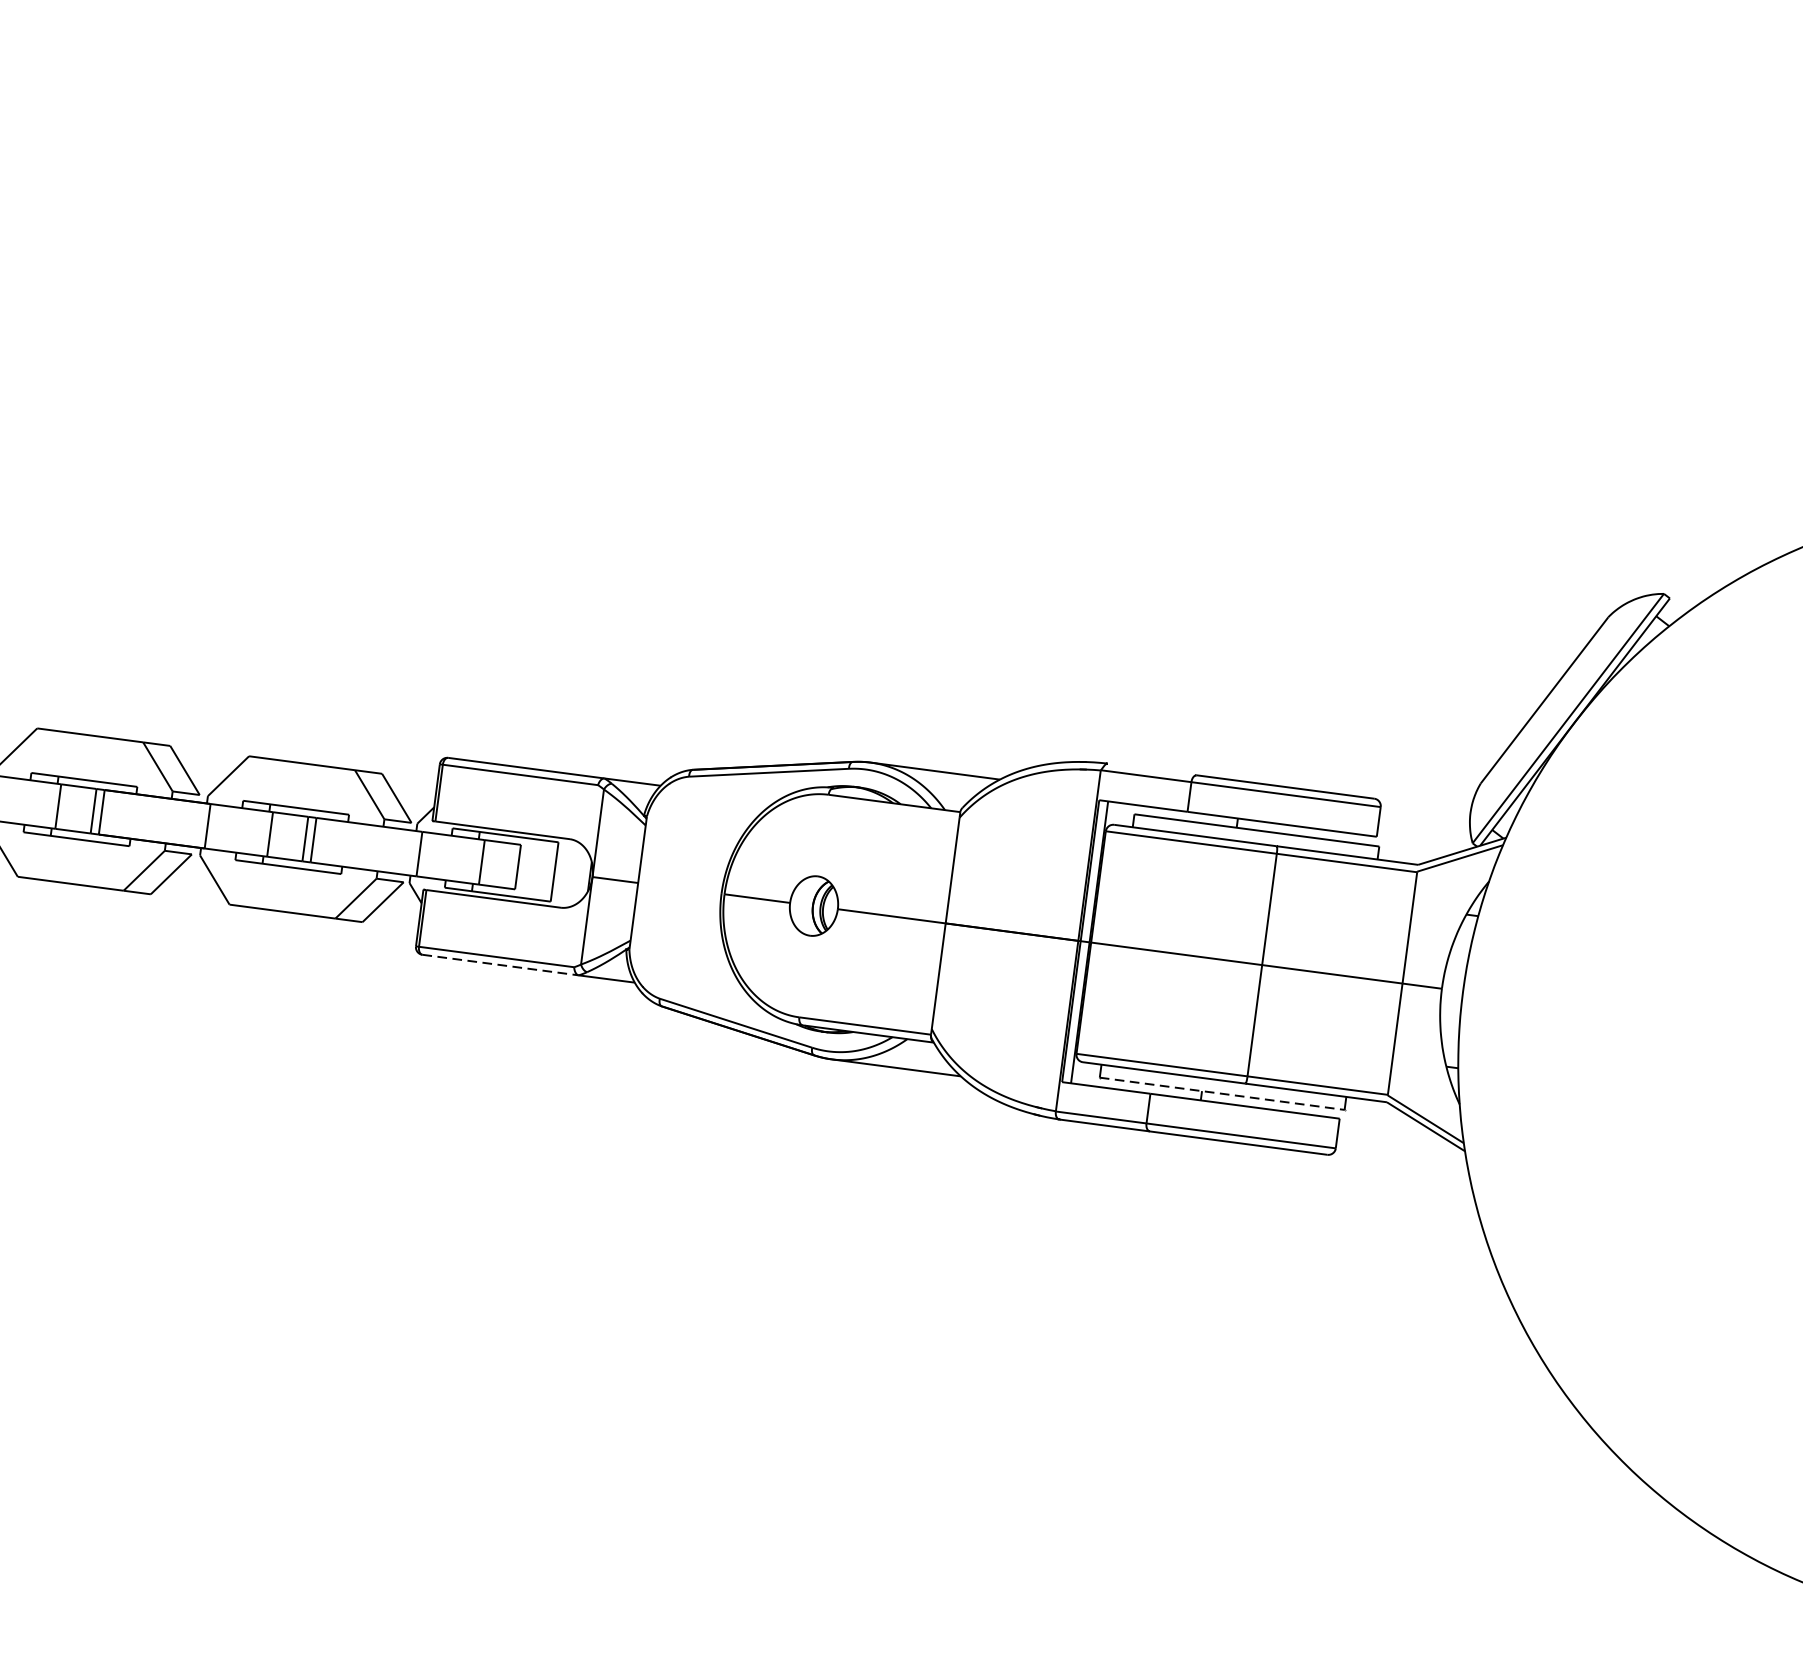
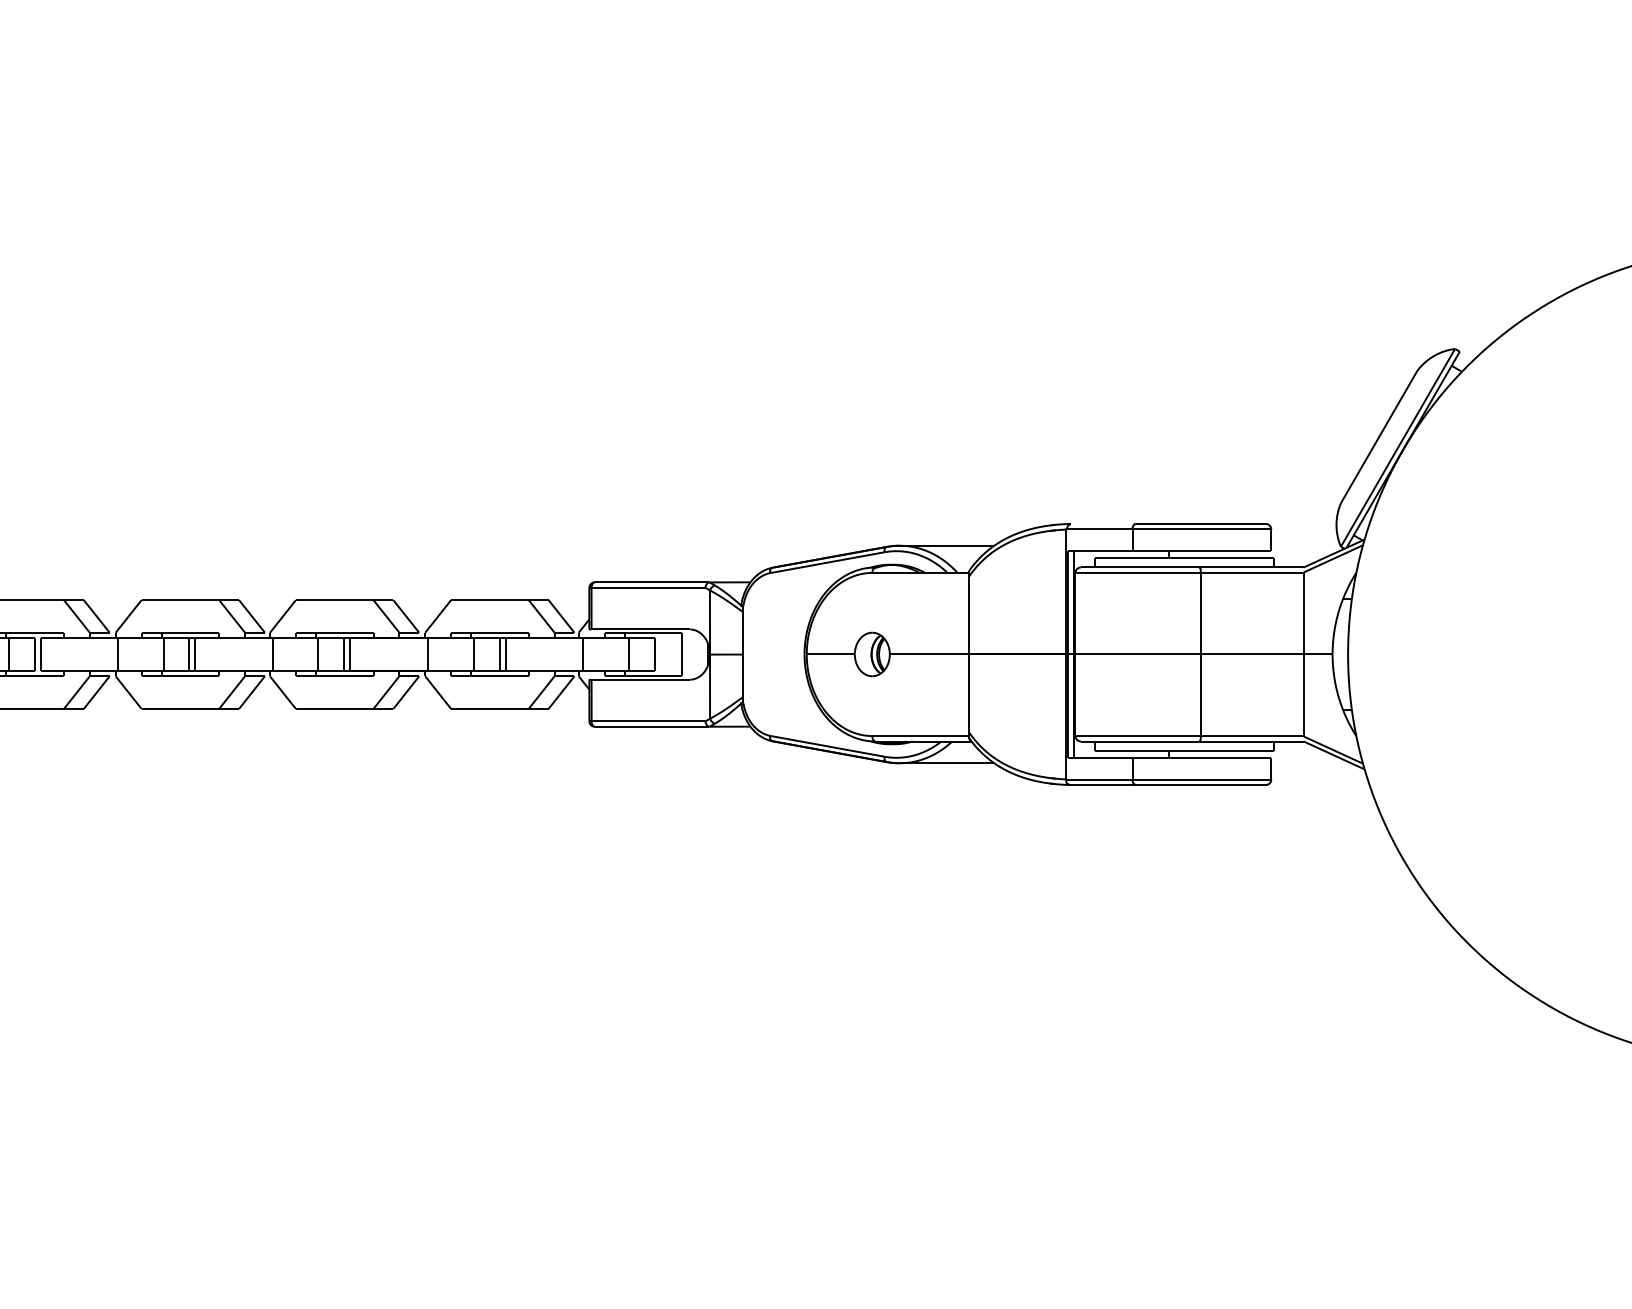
line: (501, 964) -> (652, 726), dashed -> solid
line: (1222, 1094) -> (1184, 751), dashed -> solid

